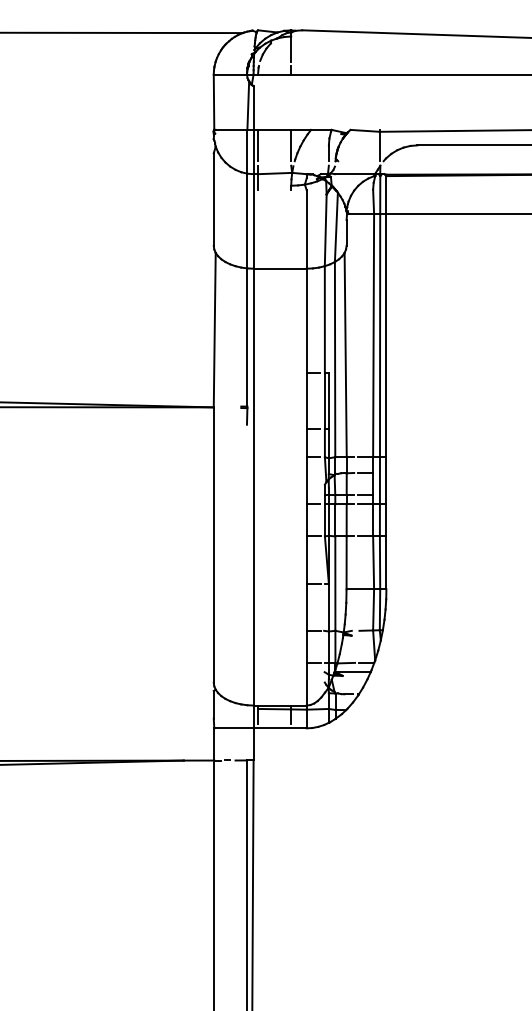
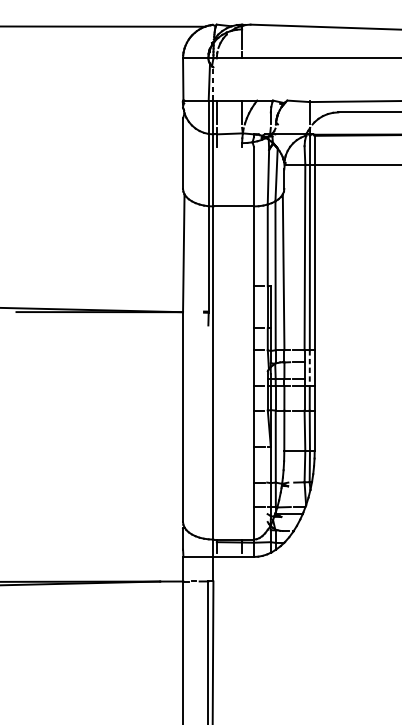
line: (253, 108) -> (213, 84), solid -> dashed
line: (379, 480) -> (309, 367), solid -> dashed

